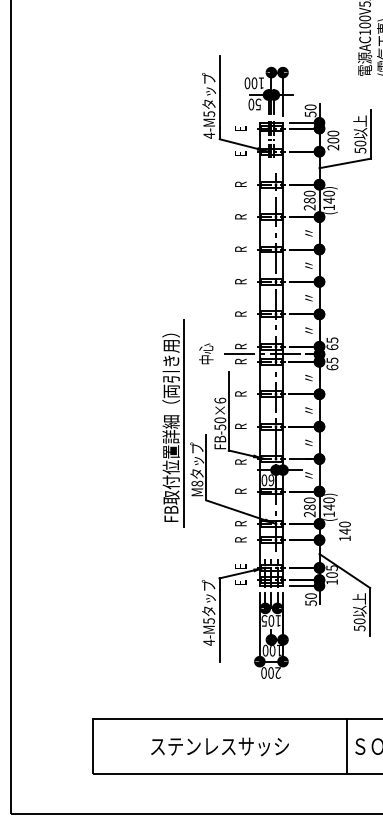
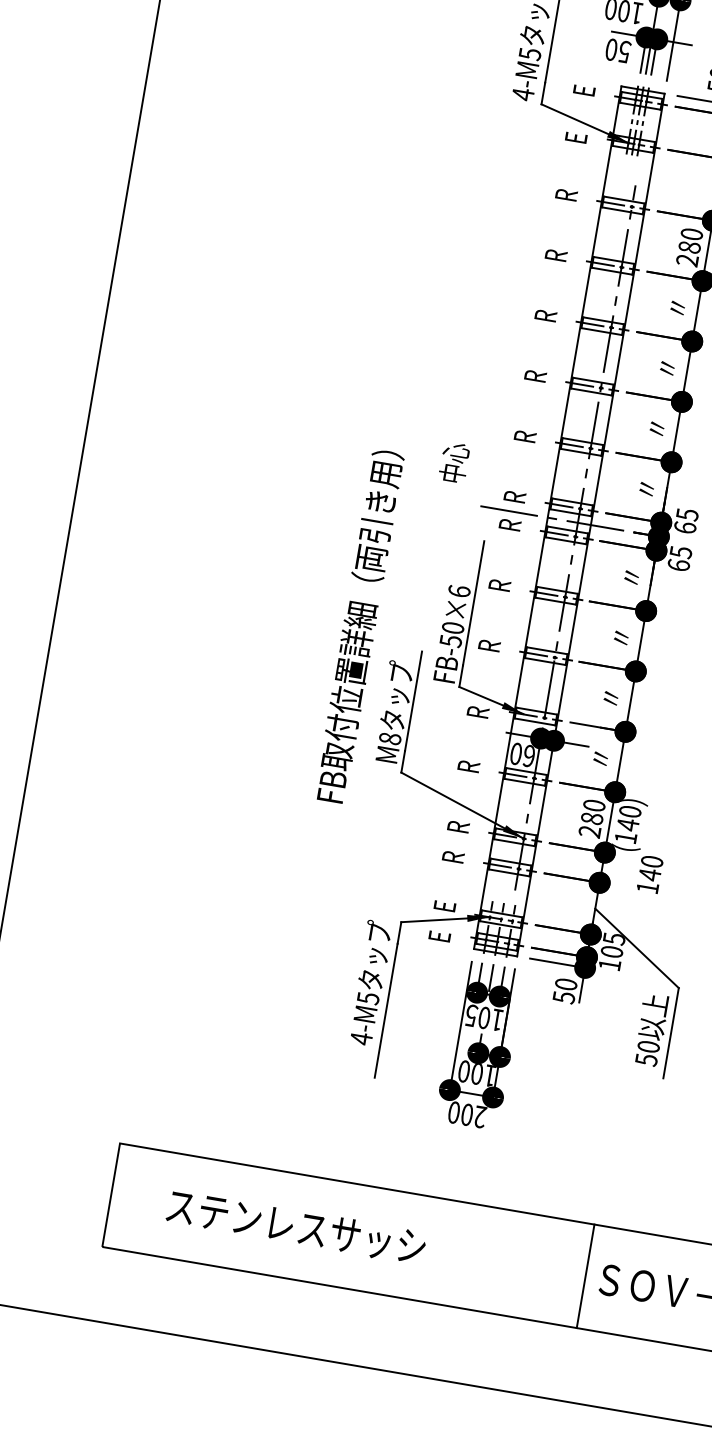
text: (206, 353) -> (455, 461), moved
line: (184, 423) -> (385, 622), removed
text: (219, 746) -> (295, 1226), moved

